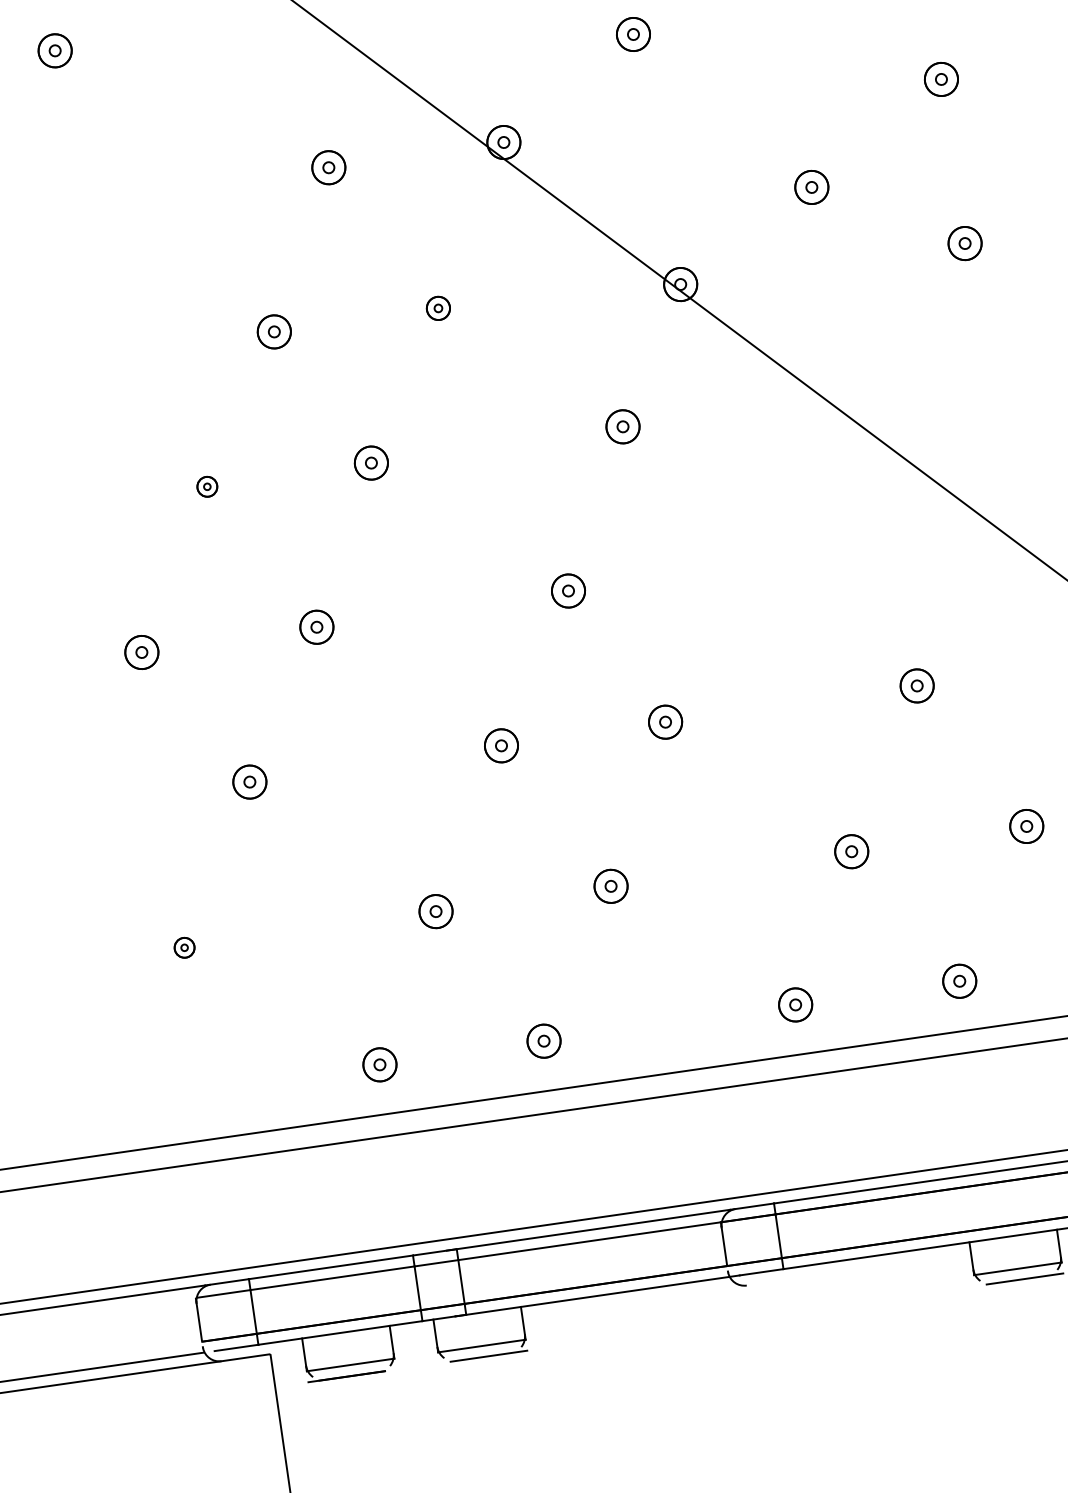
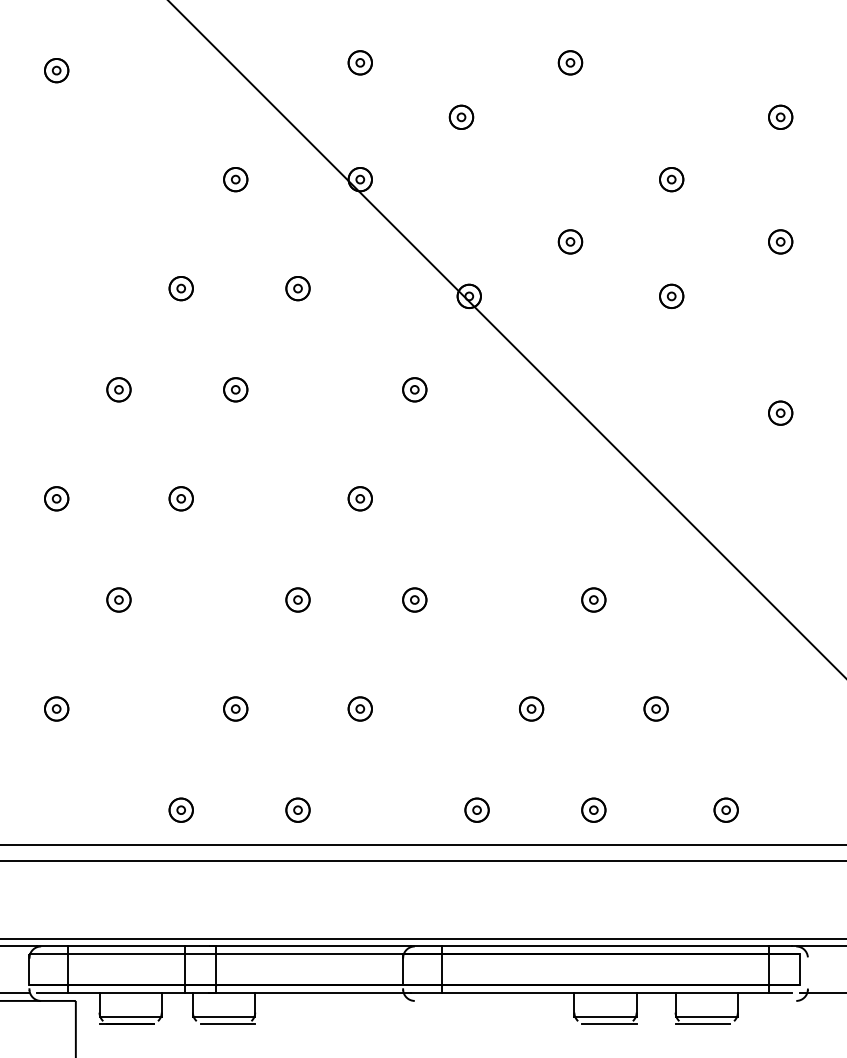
part: (437, 308) -> (297, 288), size x1.43
part: (206, 486) -> (118, 389), size x1.67
part: (184, 947) -> (56, 708), size x1.67

